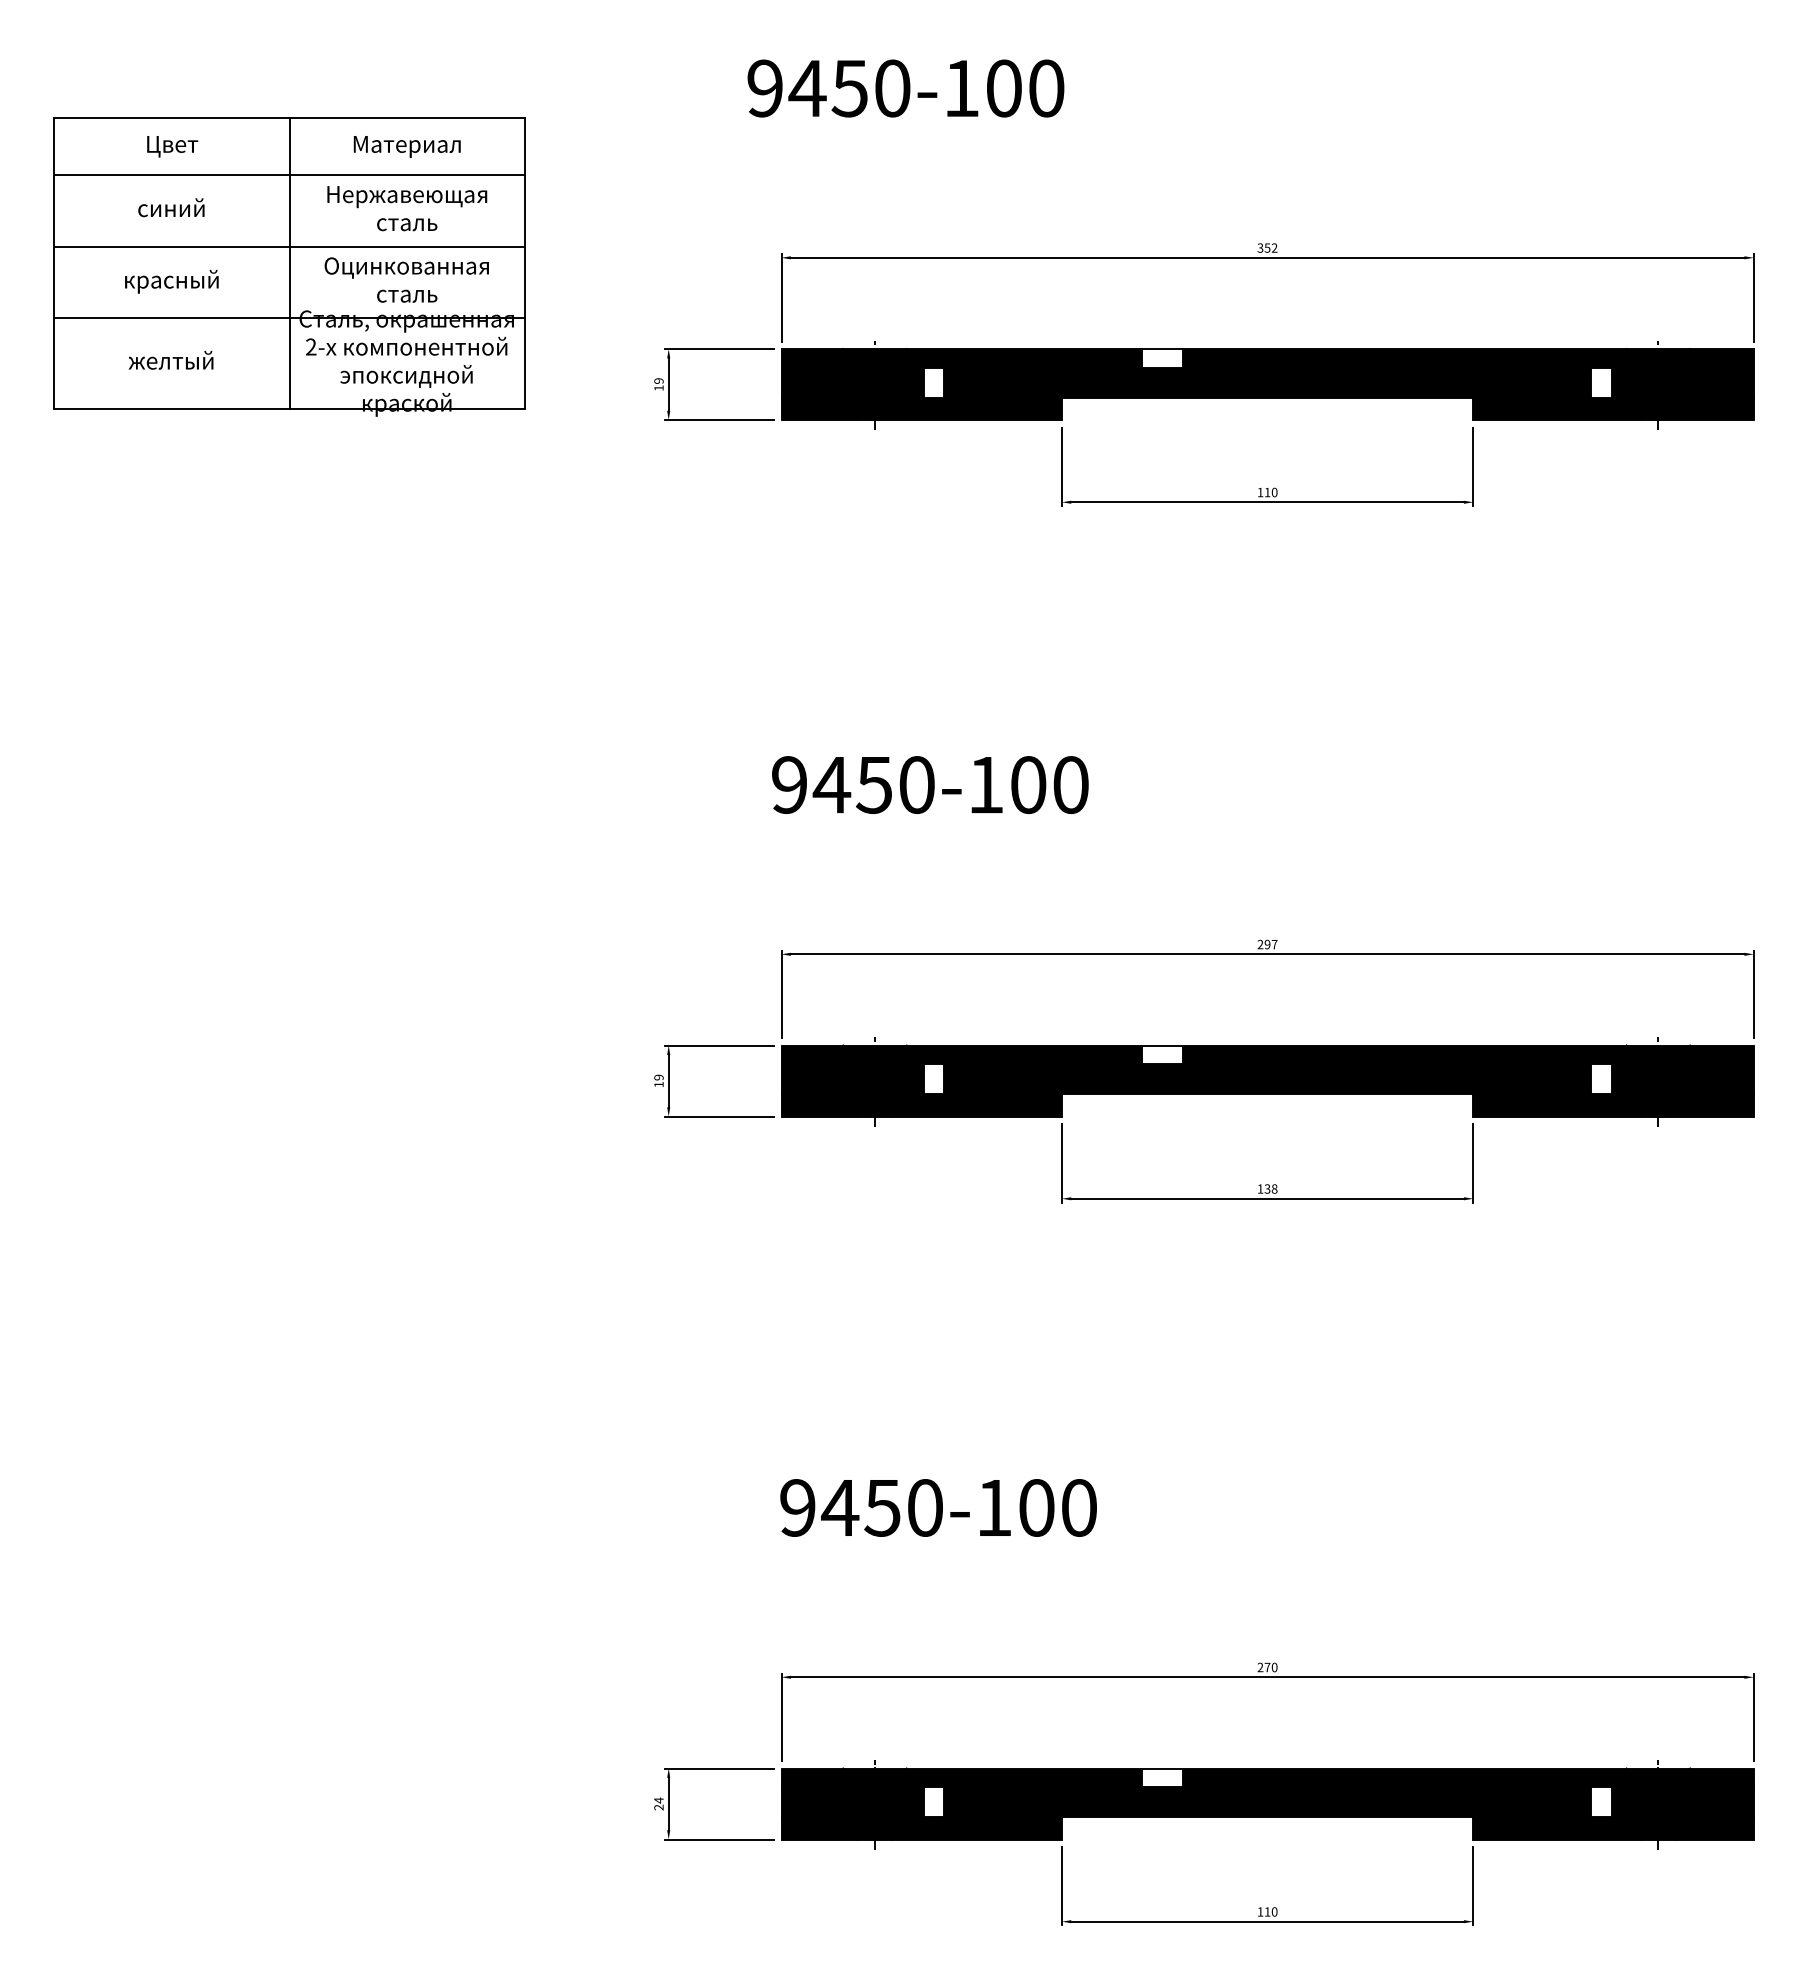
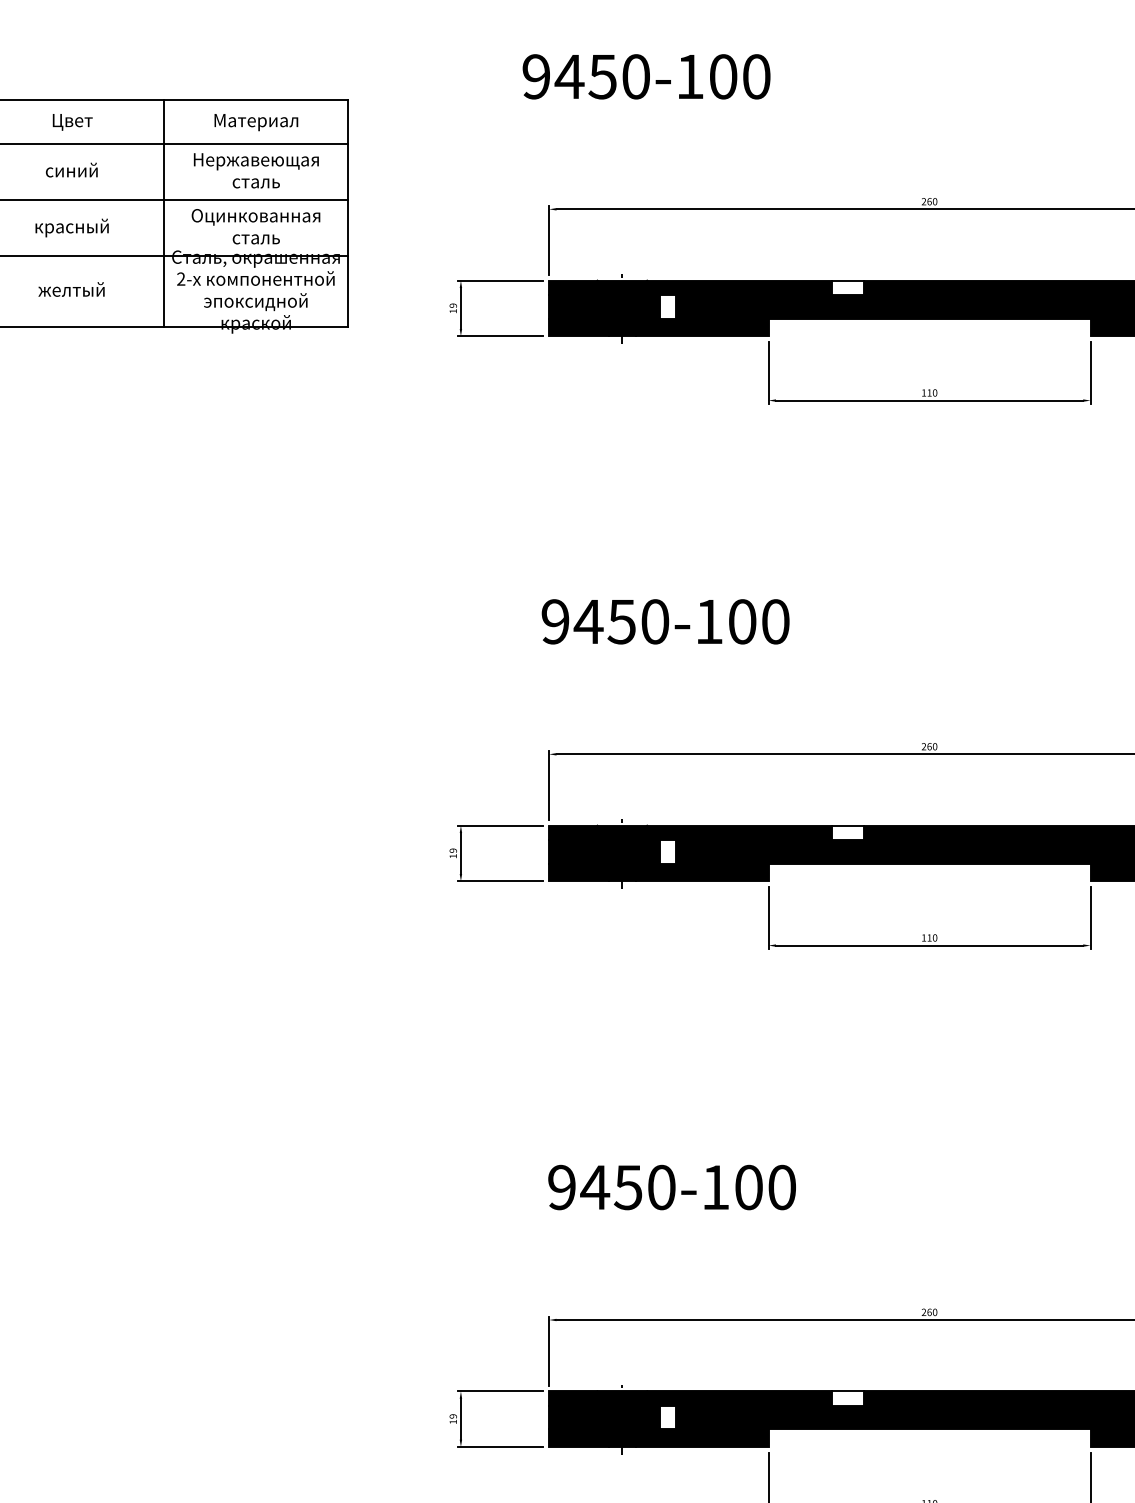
text: (1267, 247) -> (929, 201), 352 -> 260
text: (1270, 944) -> (931, 746), 297 -> 260
text: (1270, 1188) -> (931, 937), 138 -> 110
text: (1267, 1667) -> (929, 1312), 270 -> 260
text: (658, 1803) -> (452, 1418), 24 -> 19

